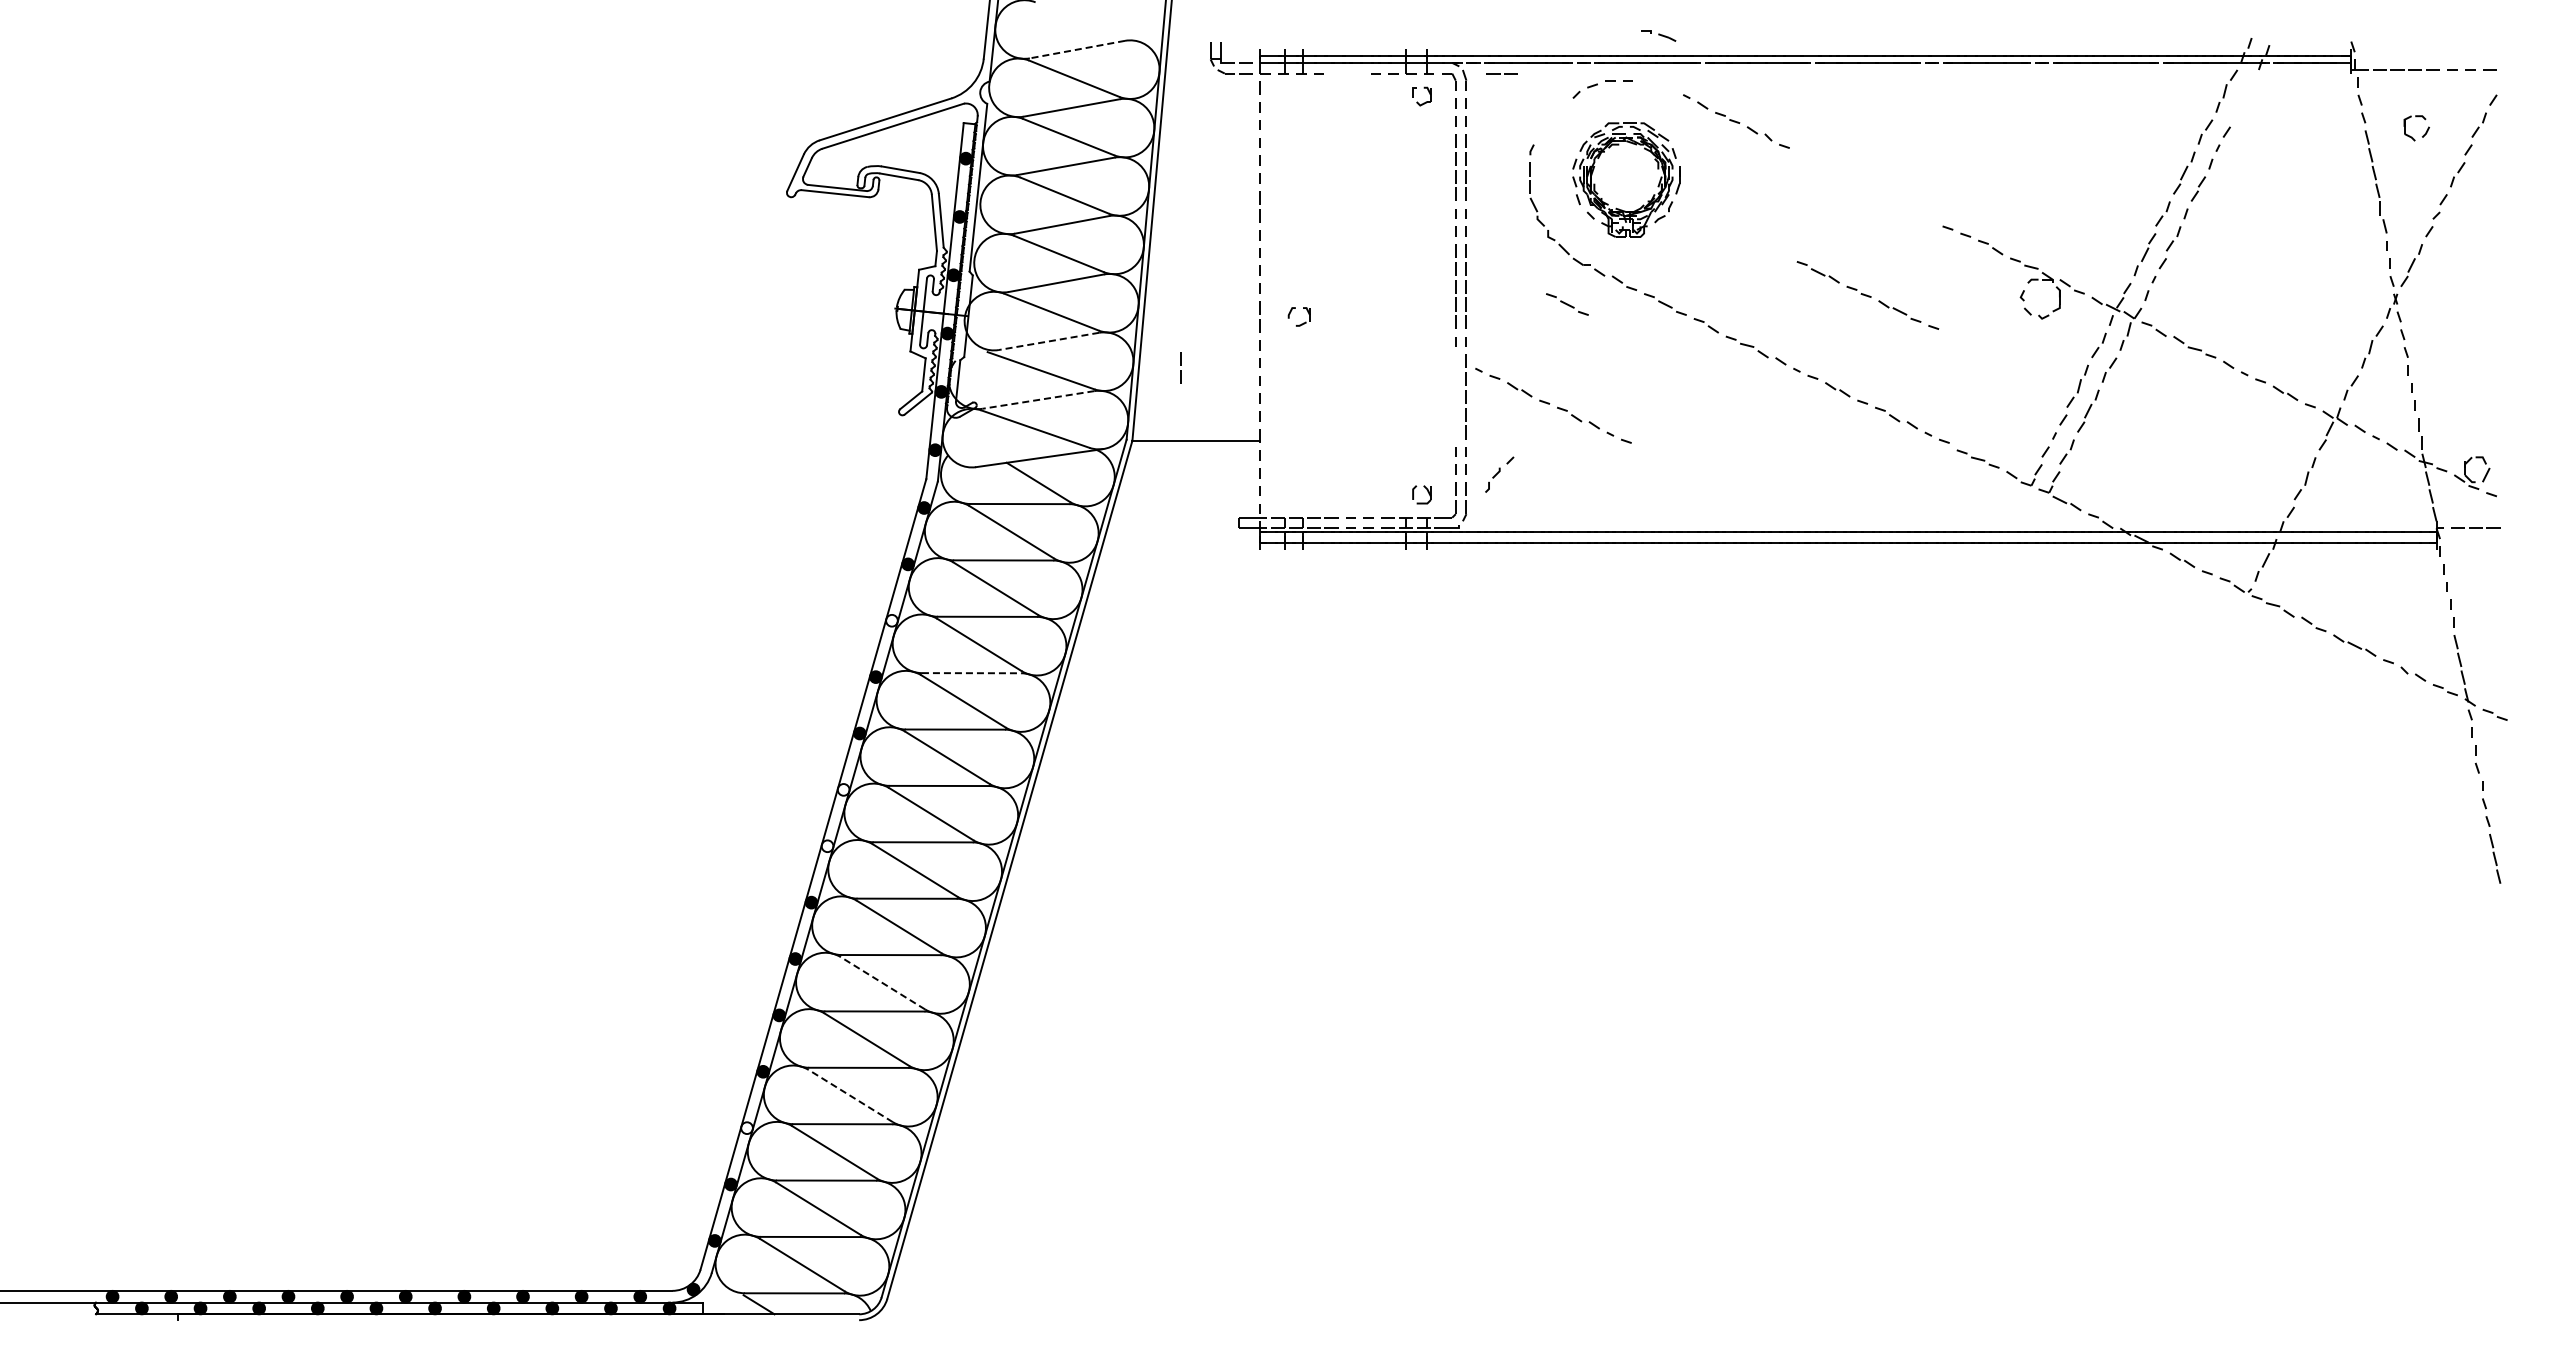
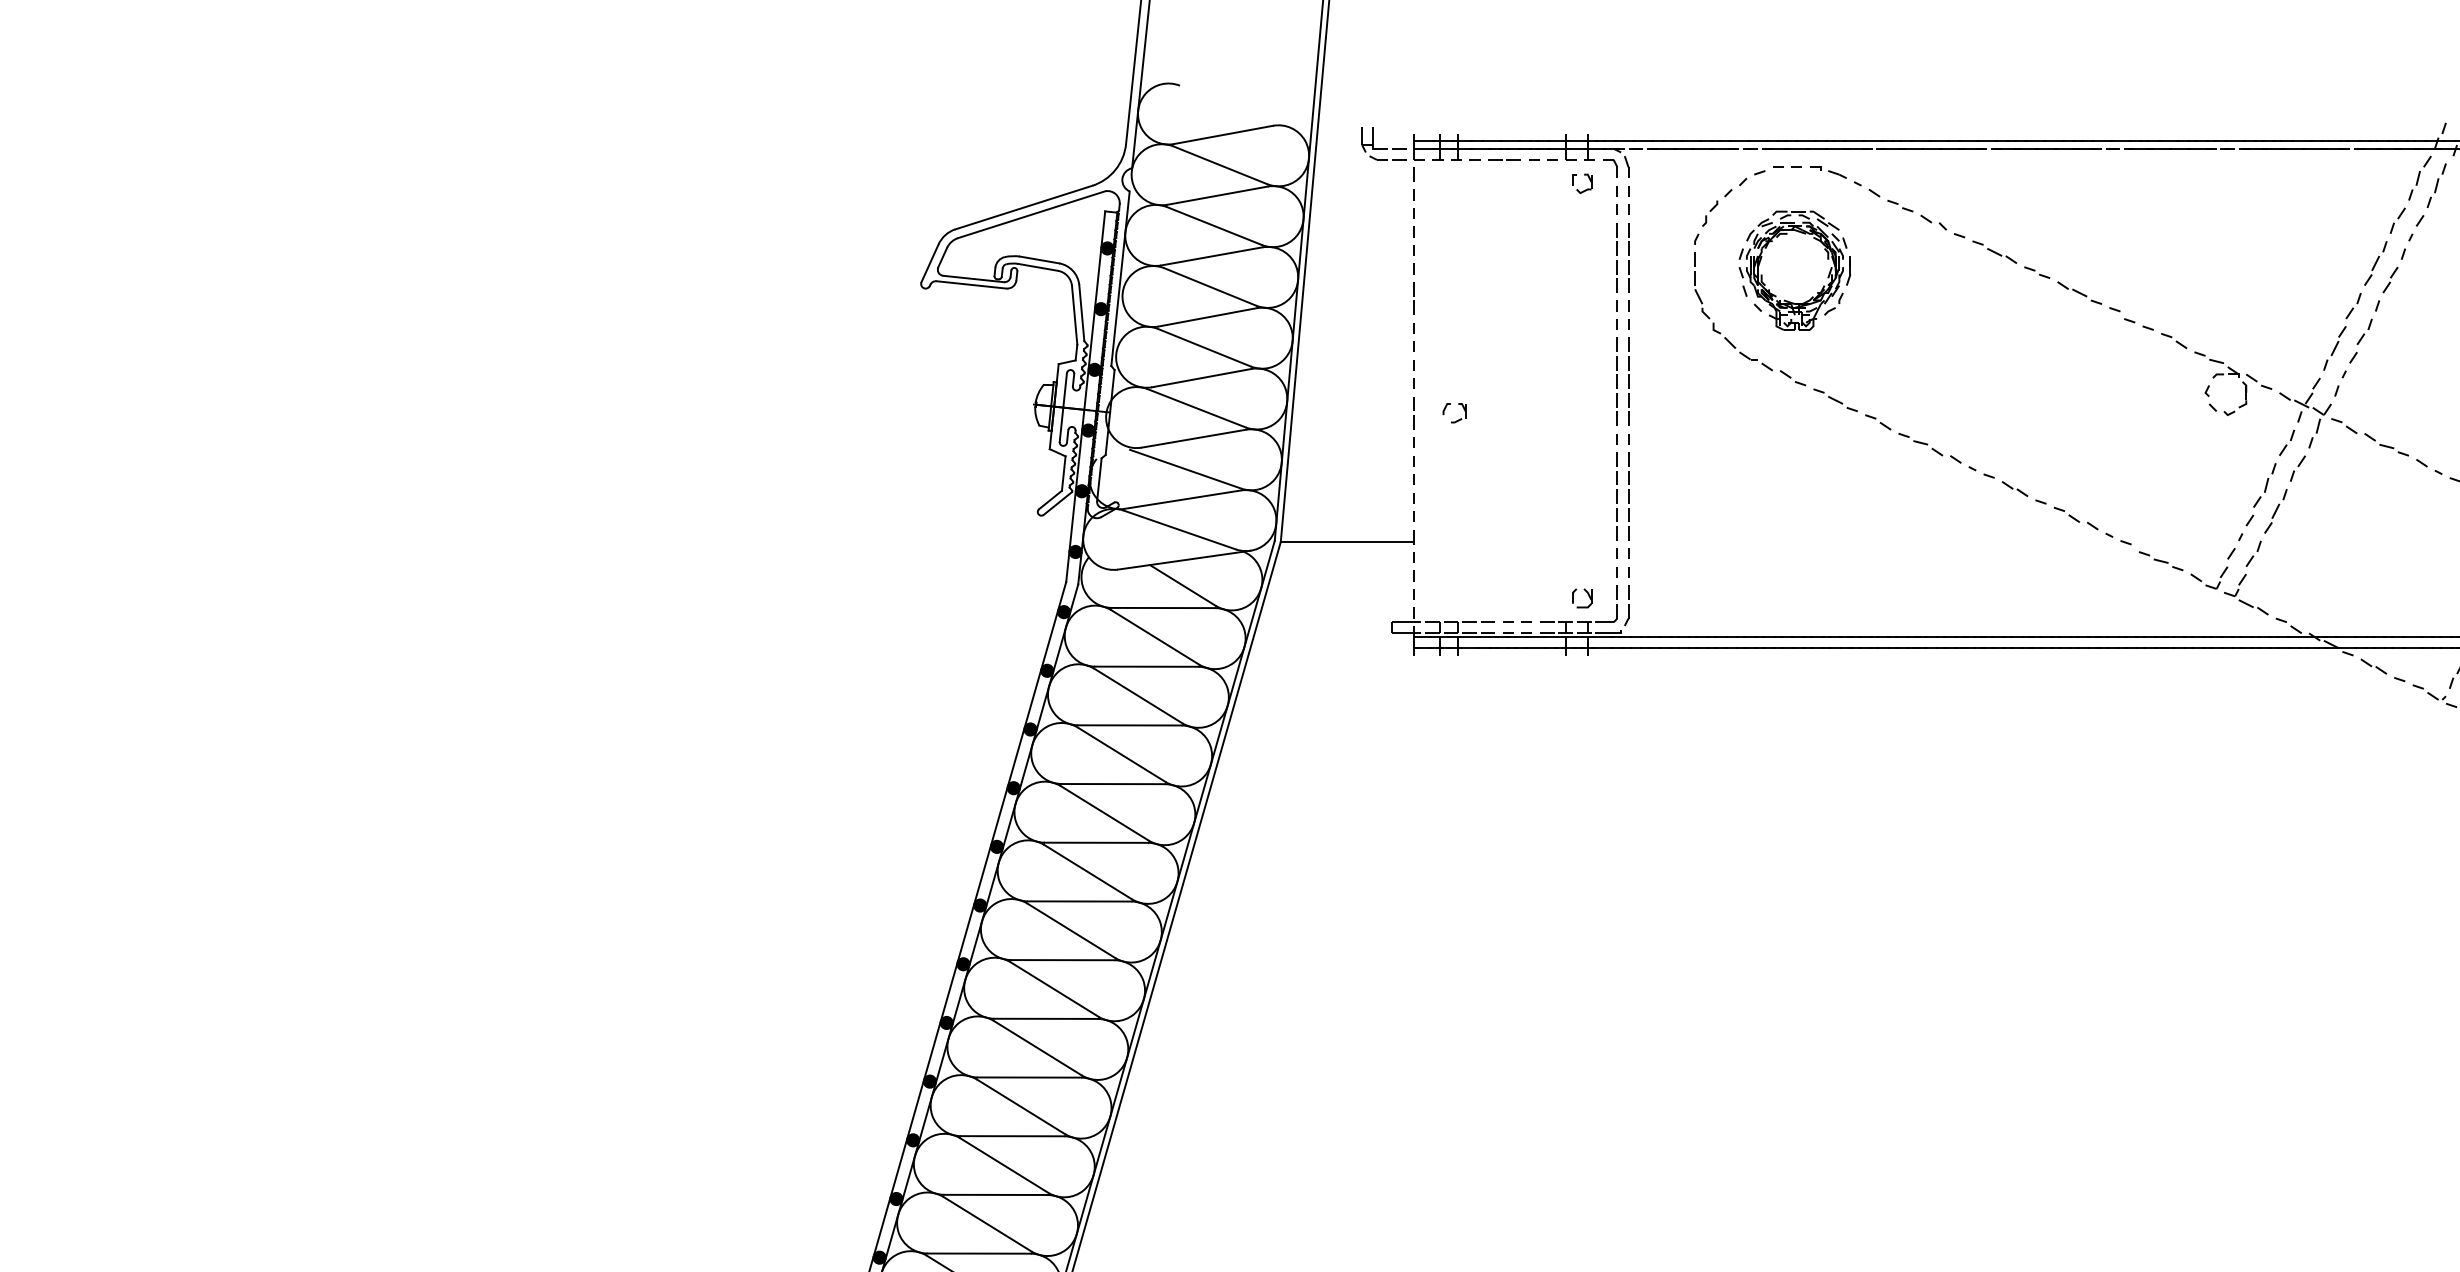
part: (1658, 35) -> (1828, 172), moved
line: (1076, 49) -> (1222, 134), dashed -> solid
line: (1500, 73) -> (1502, 159), moved
part: (2242, 98) -> (2436, 185), added
part: (1867, 295) -> (2045, 276), moved
part: (1567, 304) -> (1733, 400), removed
line: (1049, 341) -> (1194, 438), dashed -> solid
line: (1180, 365) -> (1330, 463), removed
line: (1455, 396) -> (1617, 496), added
line: (1038, 399) -> (1183, 499), dashed -> solid
part: (1553, 405) -> (1719, 505), removed
part: (1499, 474) -> (1717, 207), moved
fill: (891, 620) -> (1029, 729), added
line: (971, 673) -> (1113, 784), dashed -> solid
fill: (843, 789) -> (980, 905), added
fill: (827, 846) -> (963, 964), added
line: (882, 983) -> (1020, 1107), dashed -> solid
line: (850, 1096) -> (987, 1224), dashed -> solid
fill: (746, 1128) -> (879, 1258), added

